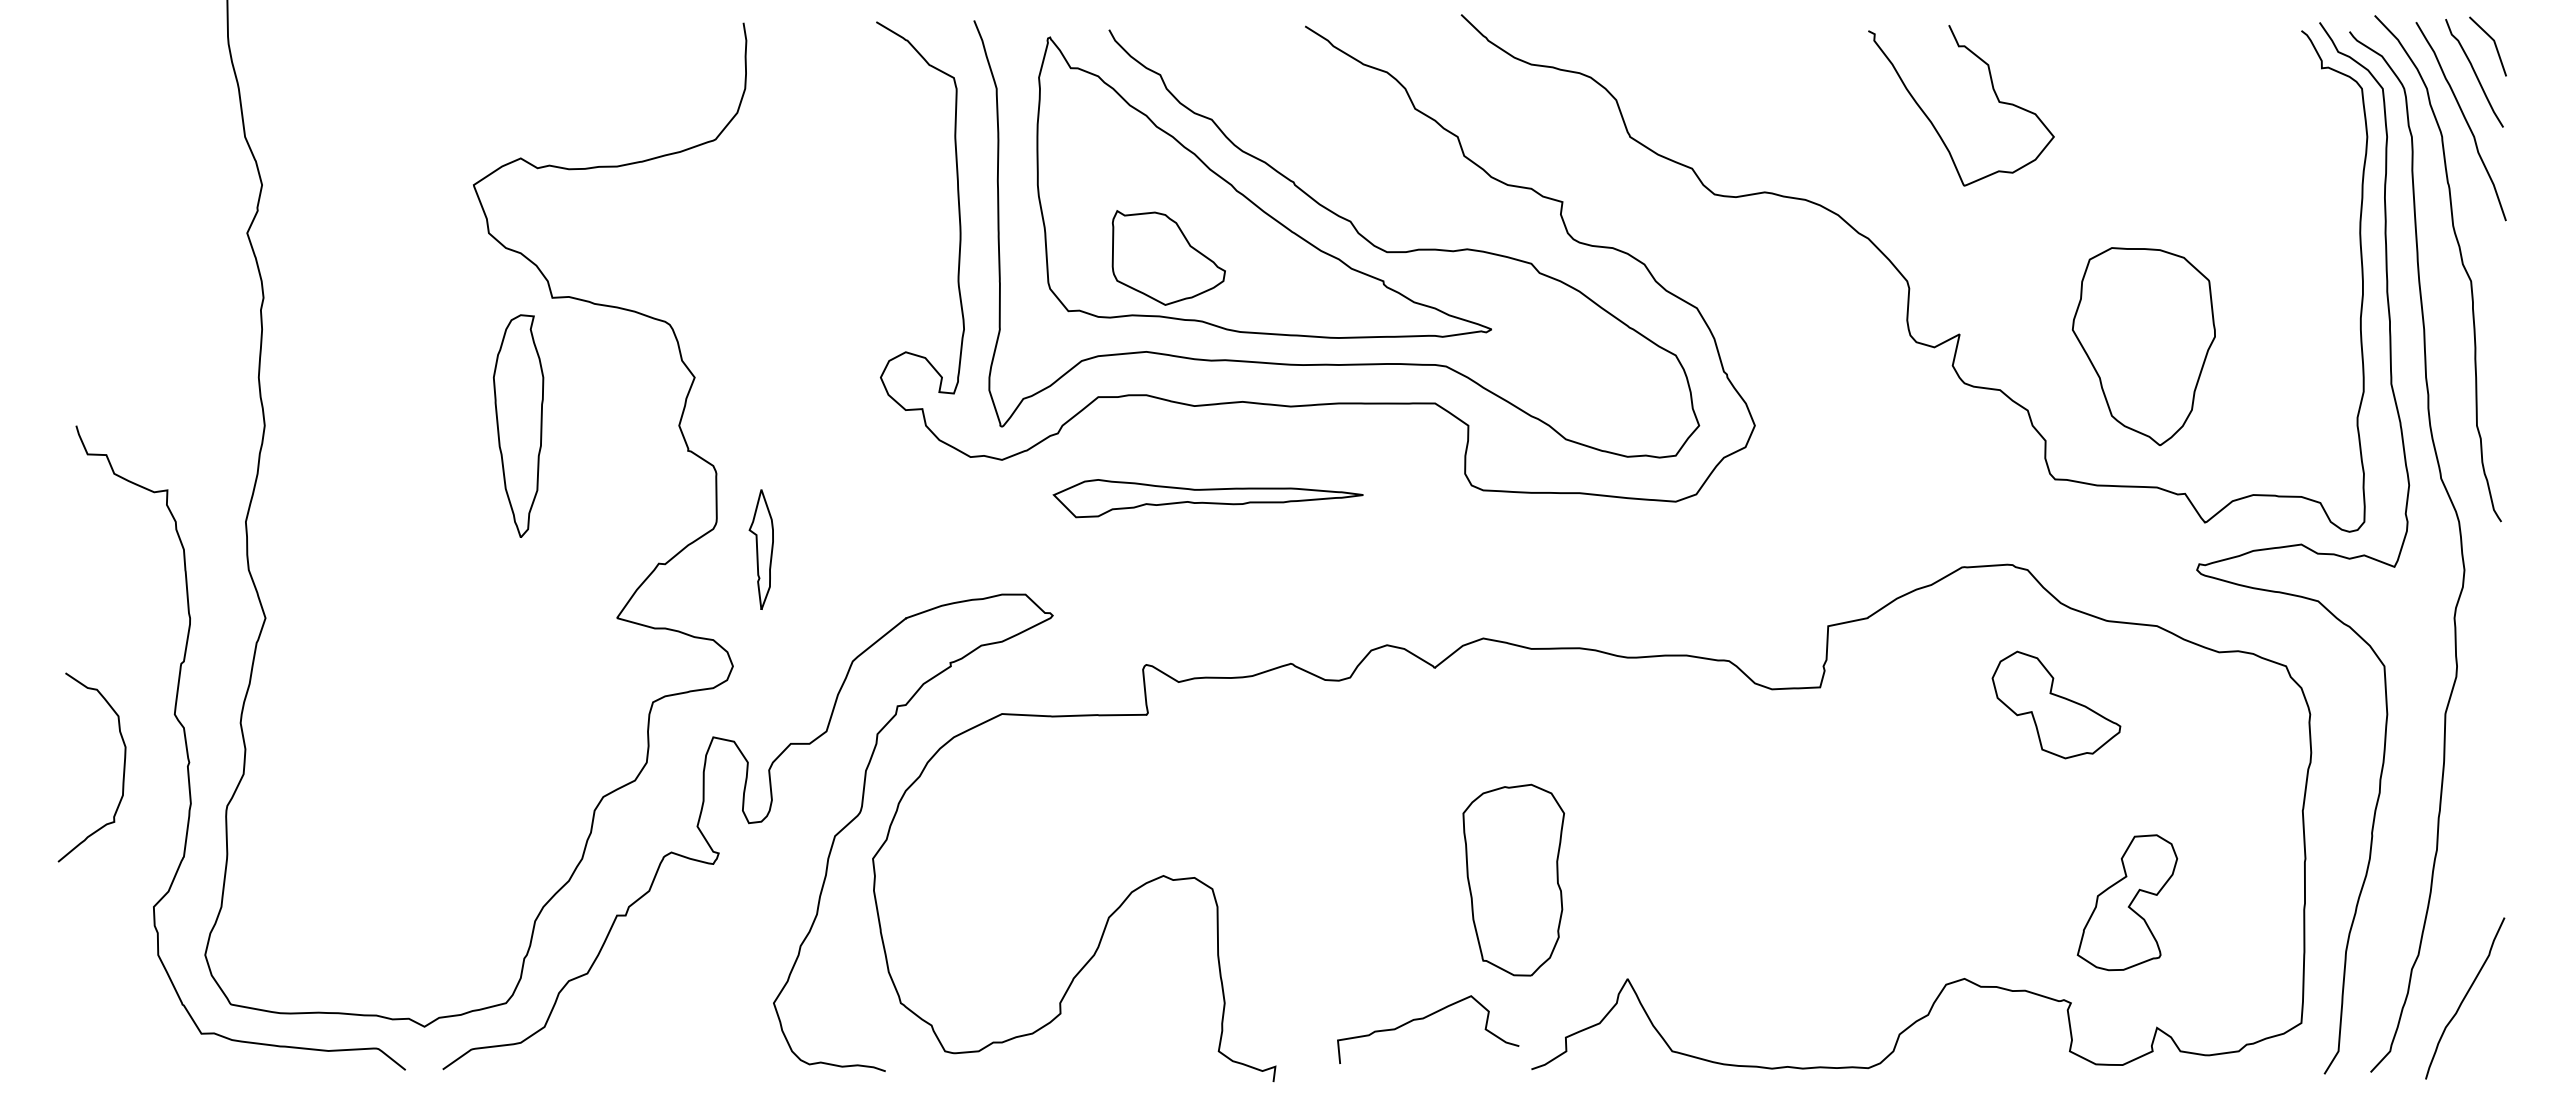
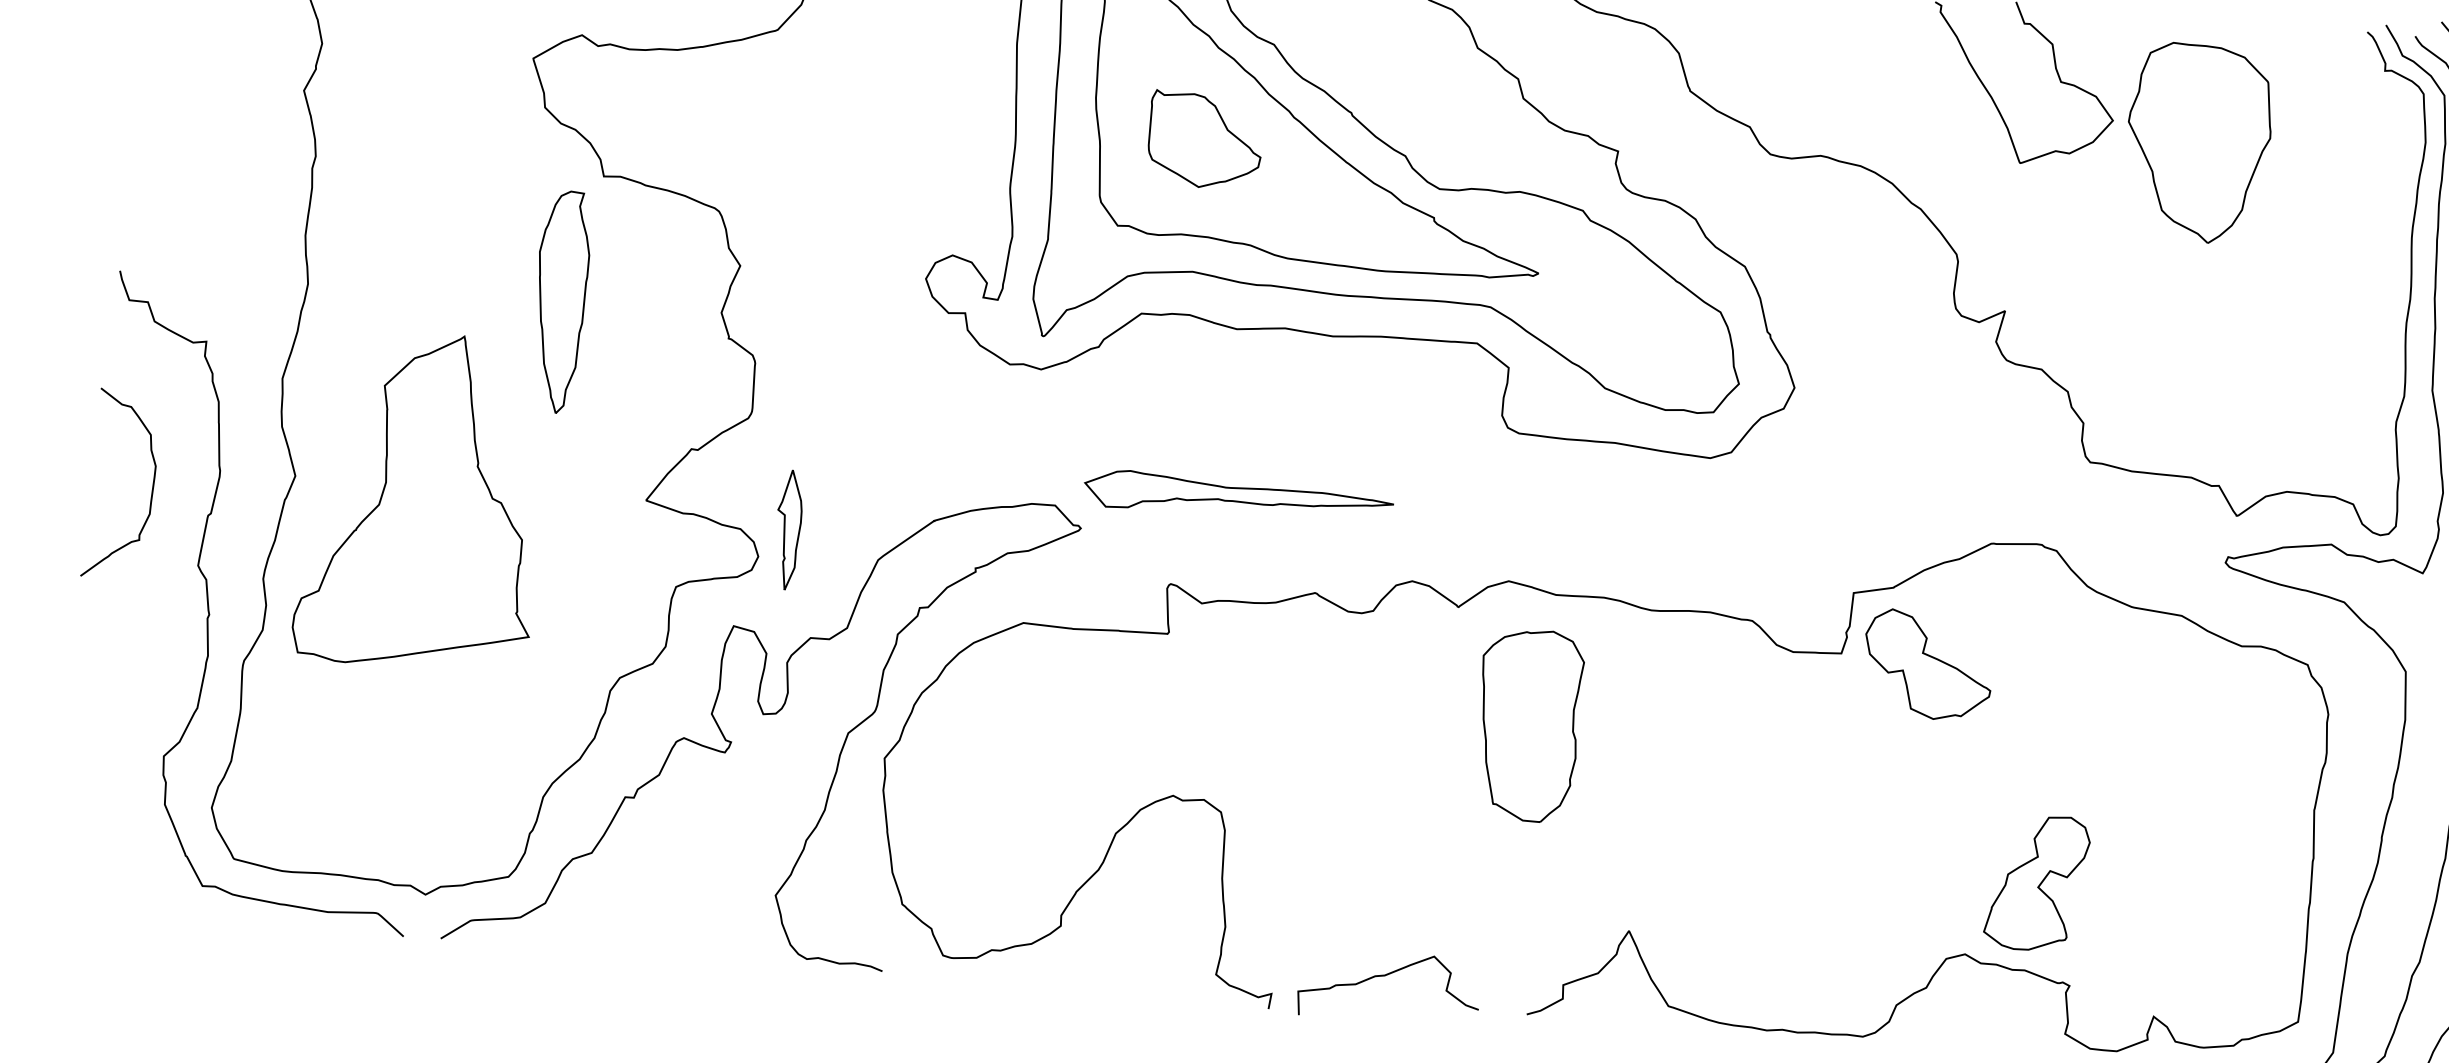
part: (1168, 257) -> (1205, 139), moved
part: (2143, 346) -> (2198, 143), moved
part: (1207, 498) -> (1238, 497), moved
part: (760, 549) -> (787, 529), moved
part: (391, 633) -> (419, 500), added
part: (2056, 704) -> (1928, 664), moved
curve: (123, 767) -> (152, 486), moved
part: (1513, 879) -> (1528, 724), moved
part: (2127, 902) -> (2037, 882), moved
curve: (1423, 1019) -> (1385, 976), moved

